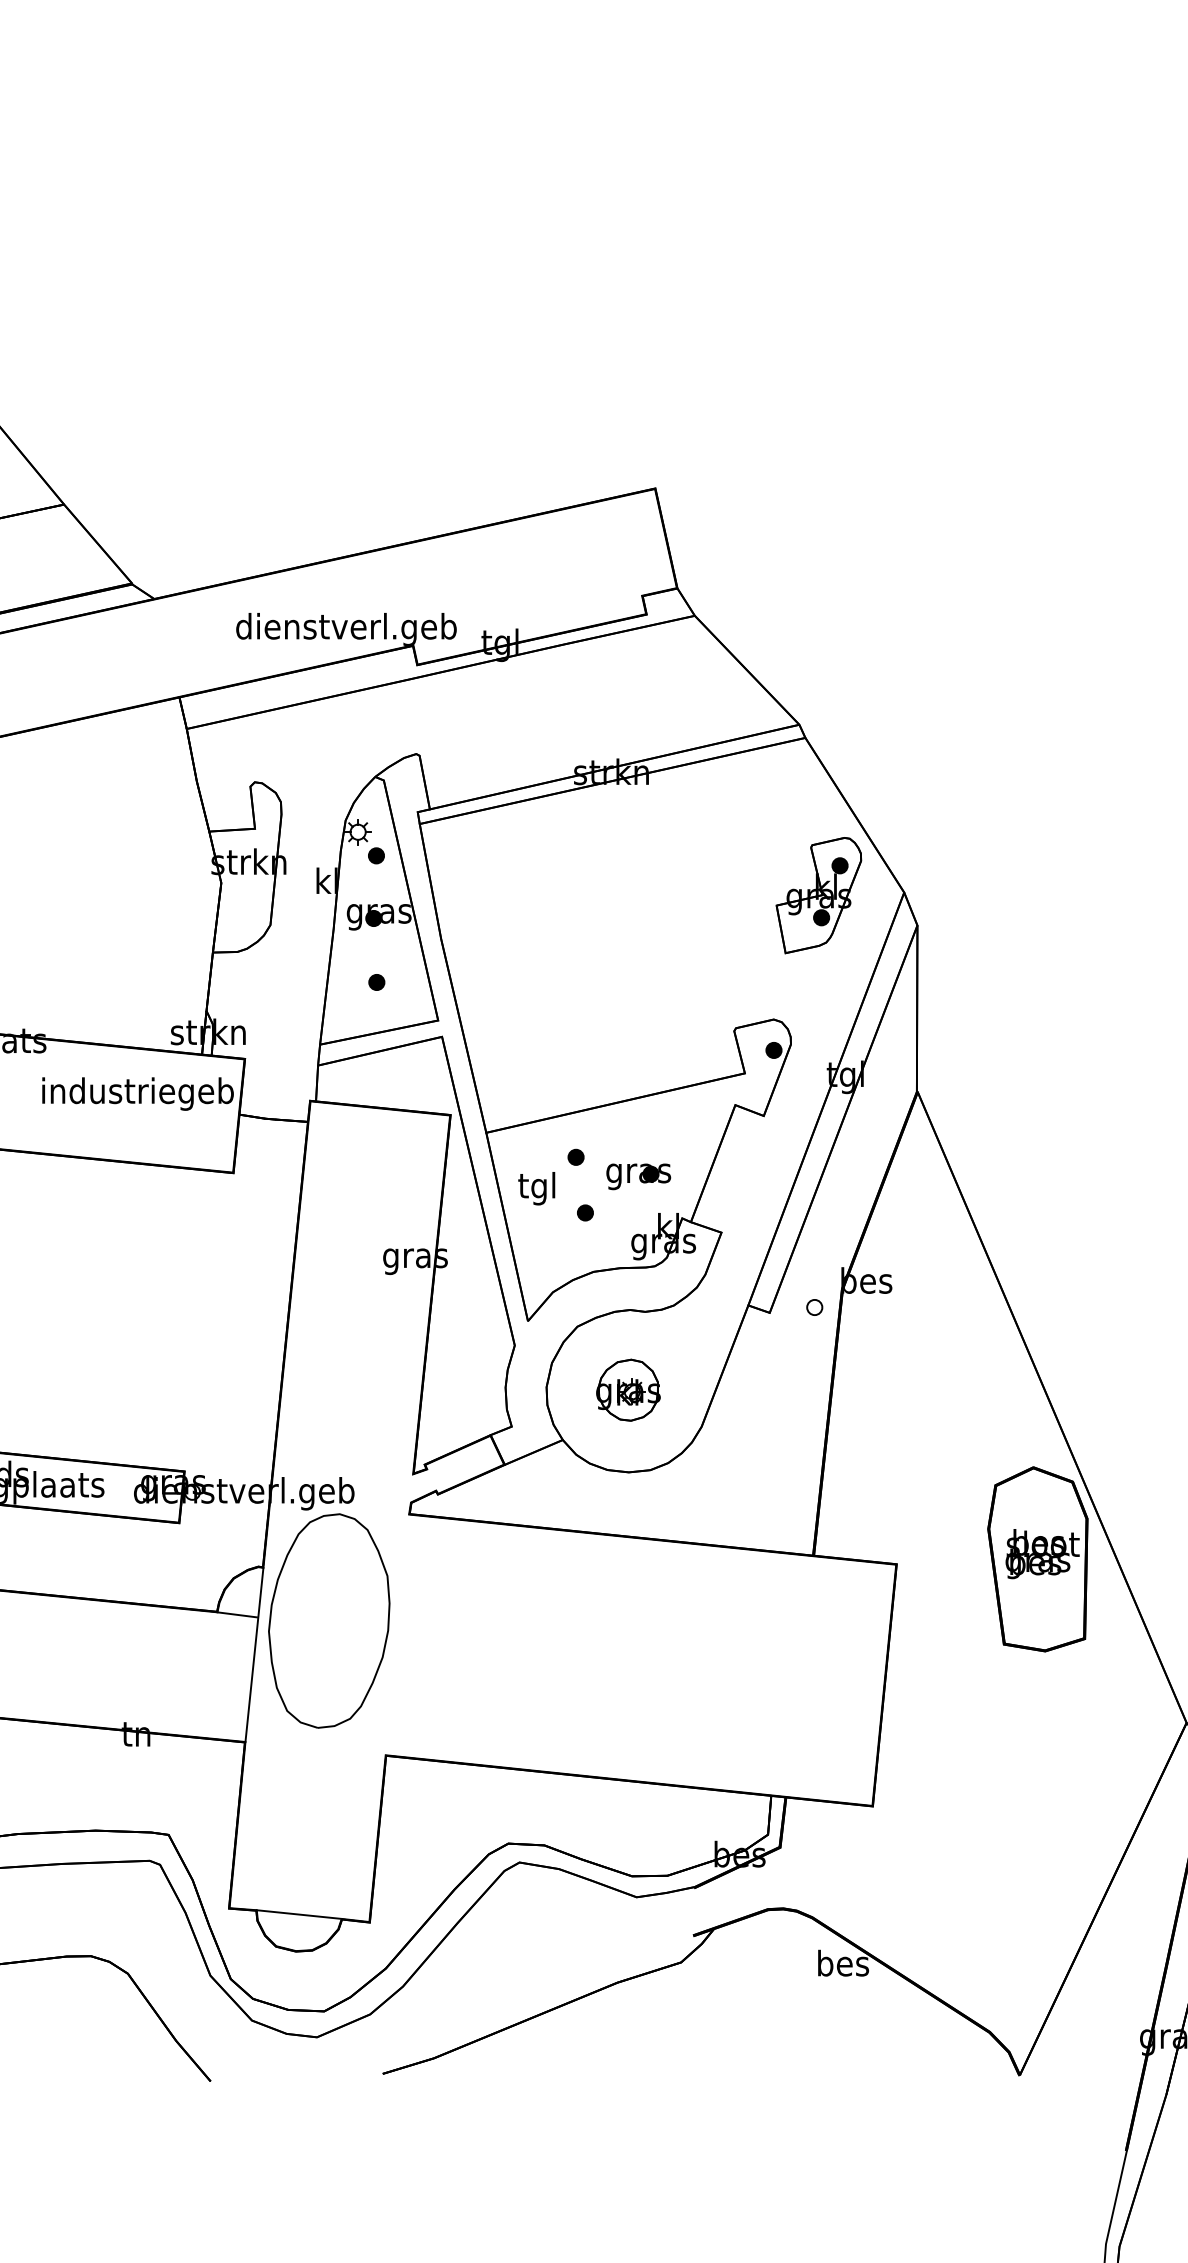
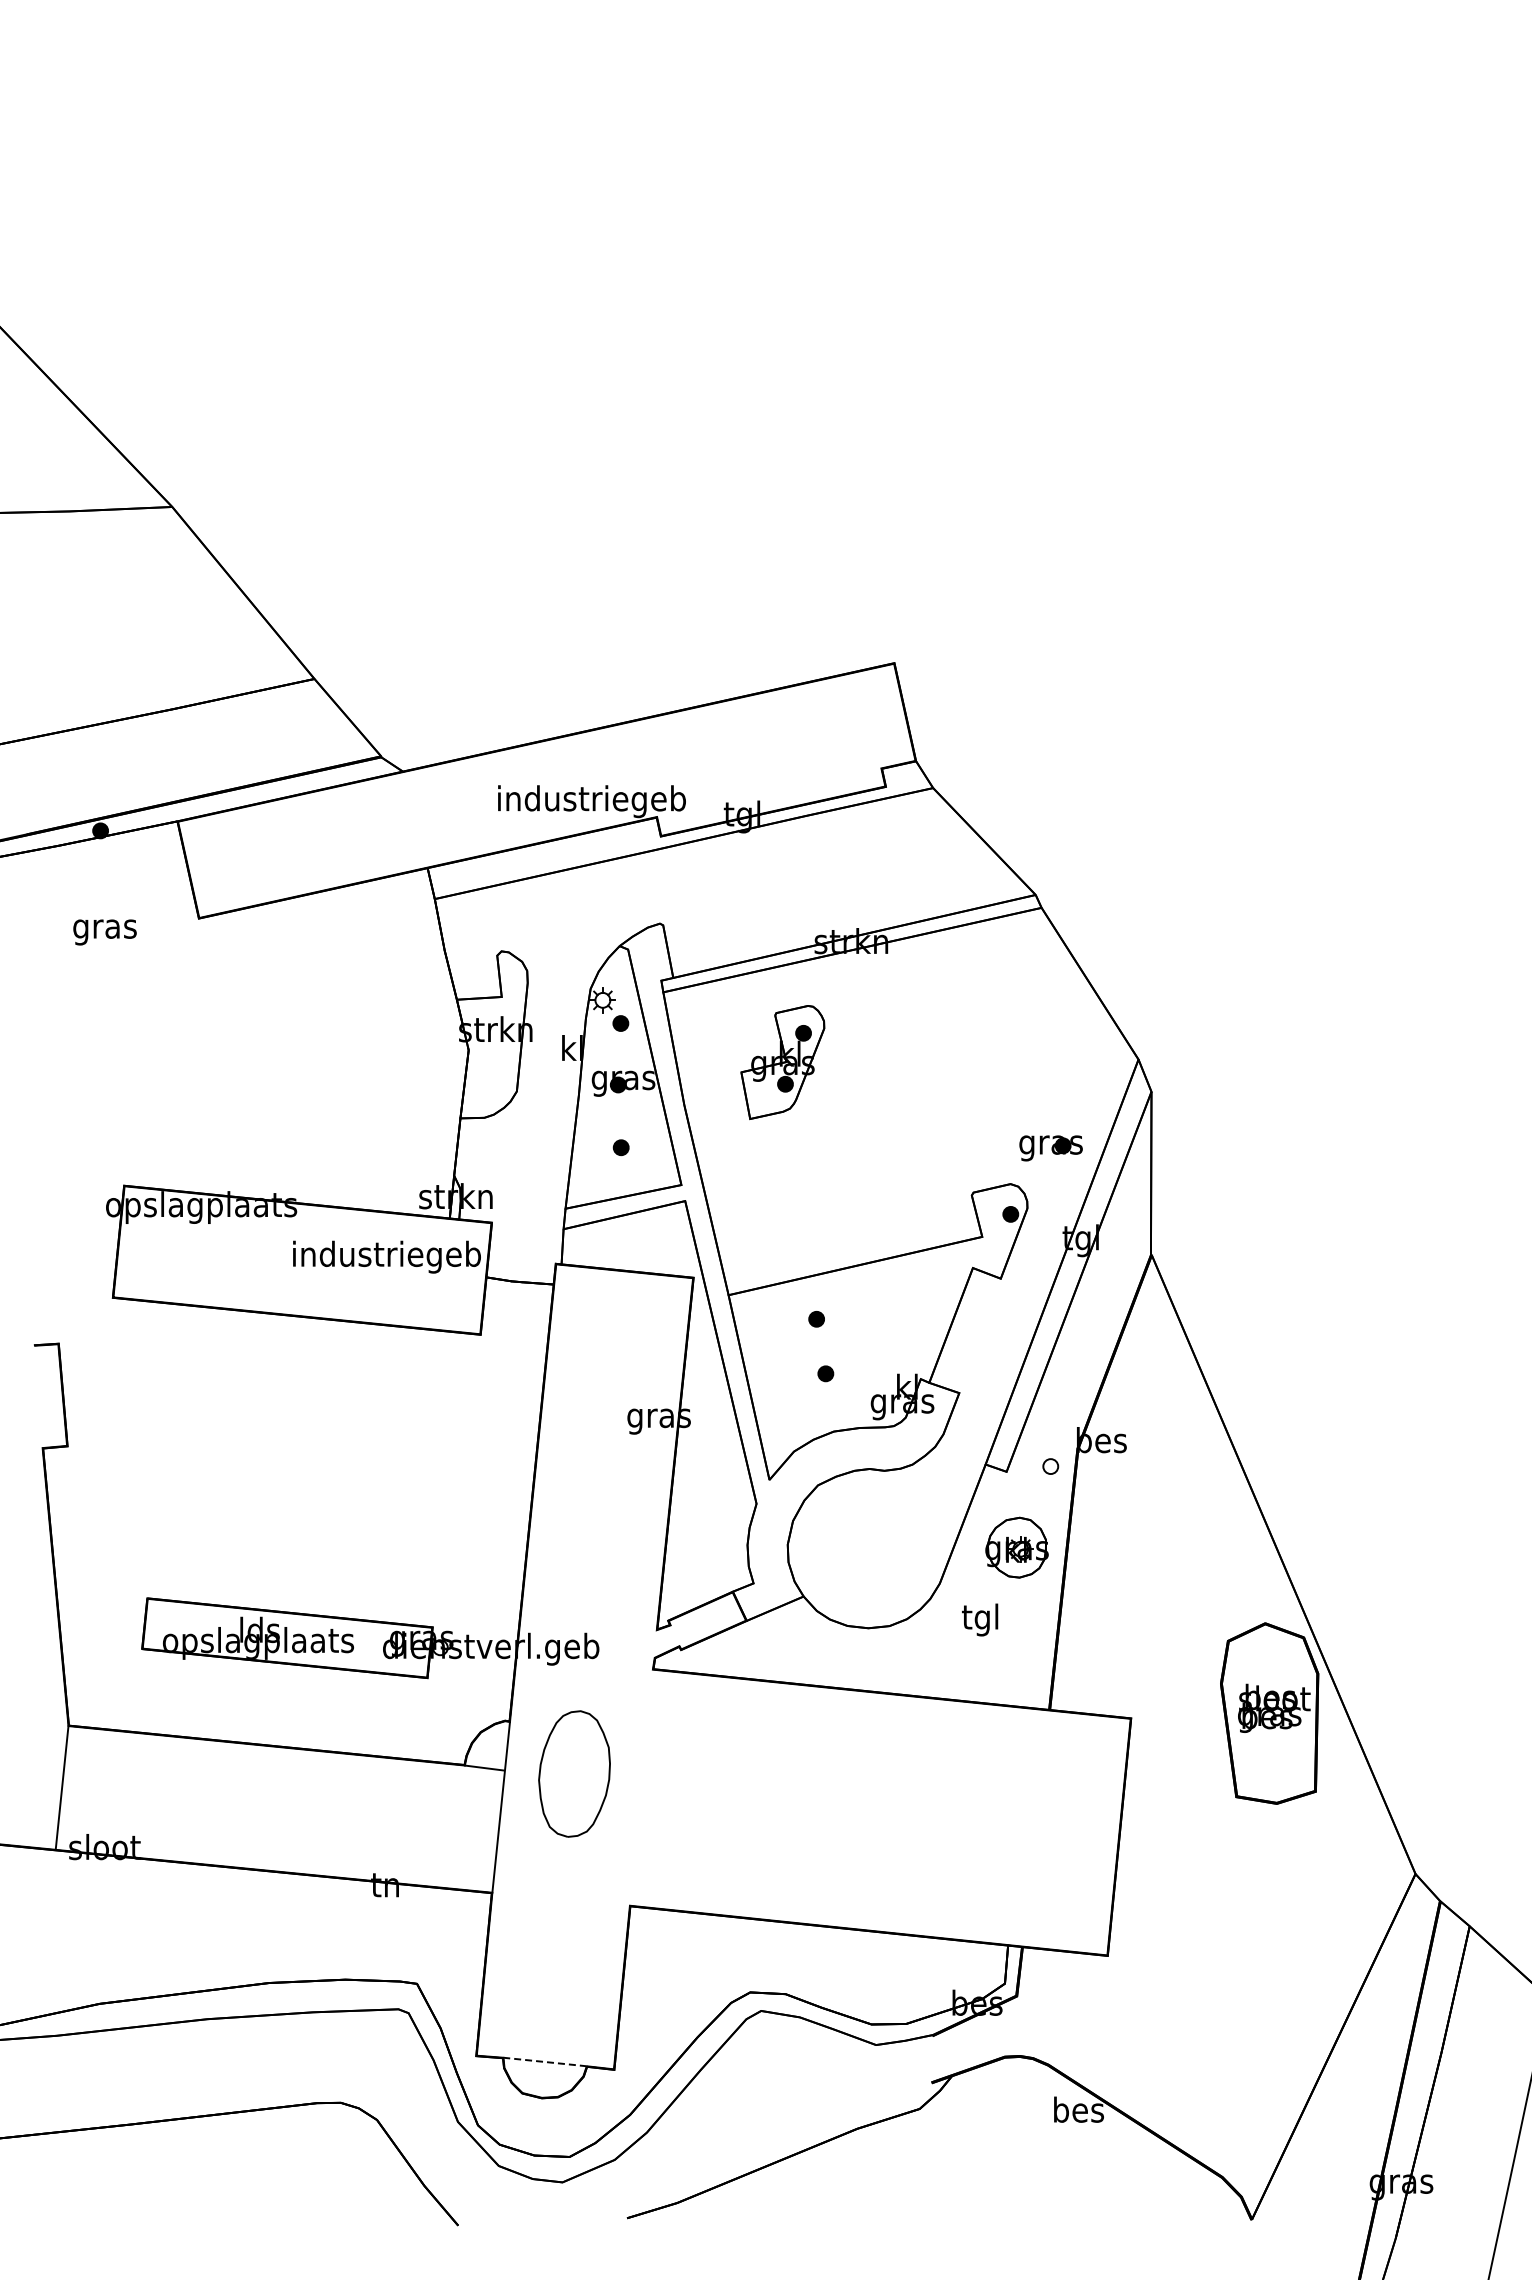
text: (346, 629) -> (591, 801), dienstverl.geb -> industriegeb
part: (818, 895) -> (782, 1062), moved
part: (638, 1176) -> (1050, 1148), moved
text: (537, 1188) -> (980, 1619), moved
part: (627, 1390) -> (1016, 1547), moved
part: (329, 1620) -> (574, 1773), size x0.6
line: (299, 1915) -> (545, 2062), solid -> dashed

